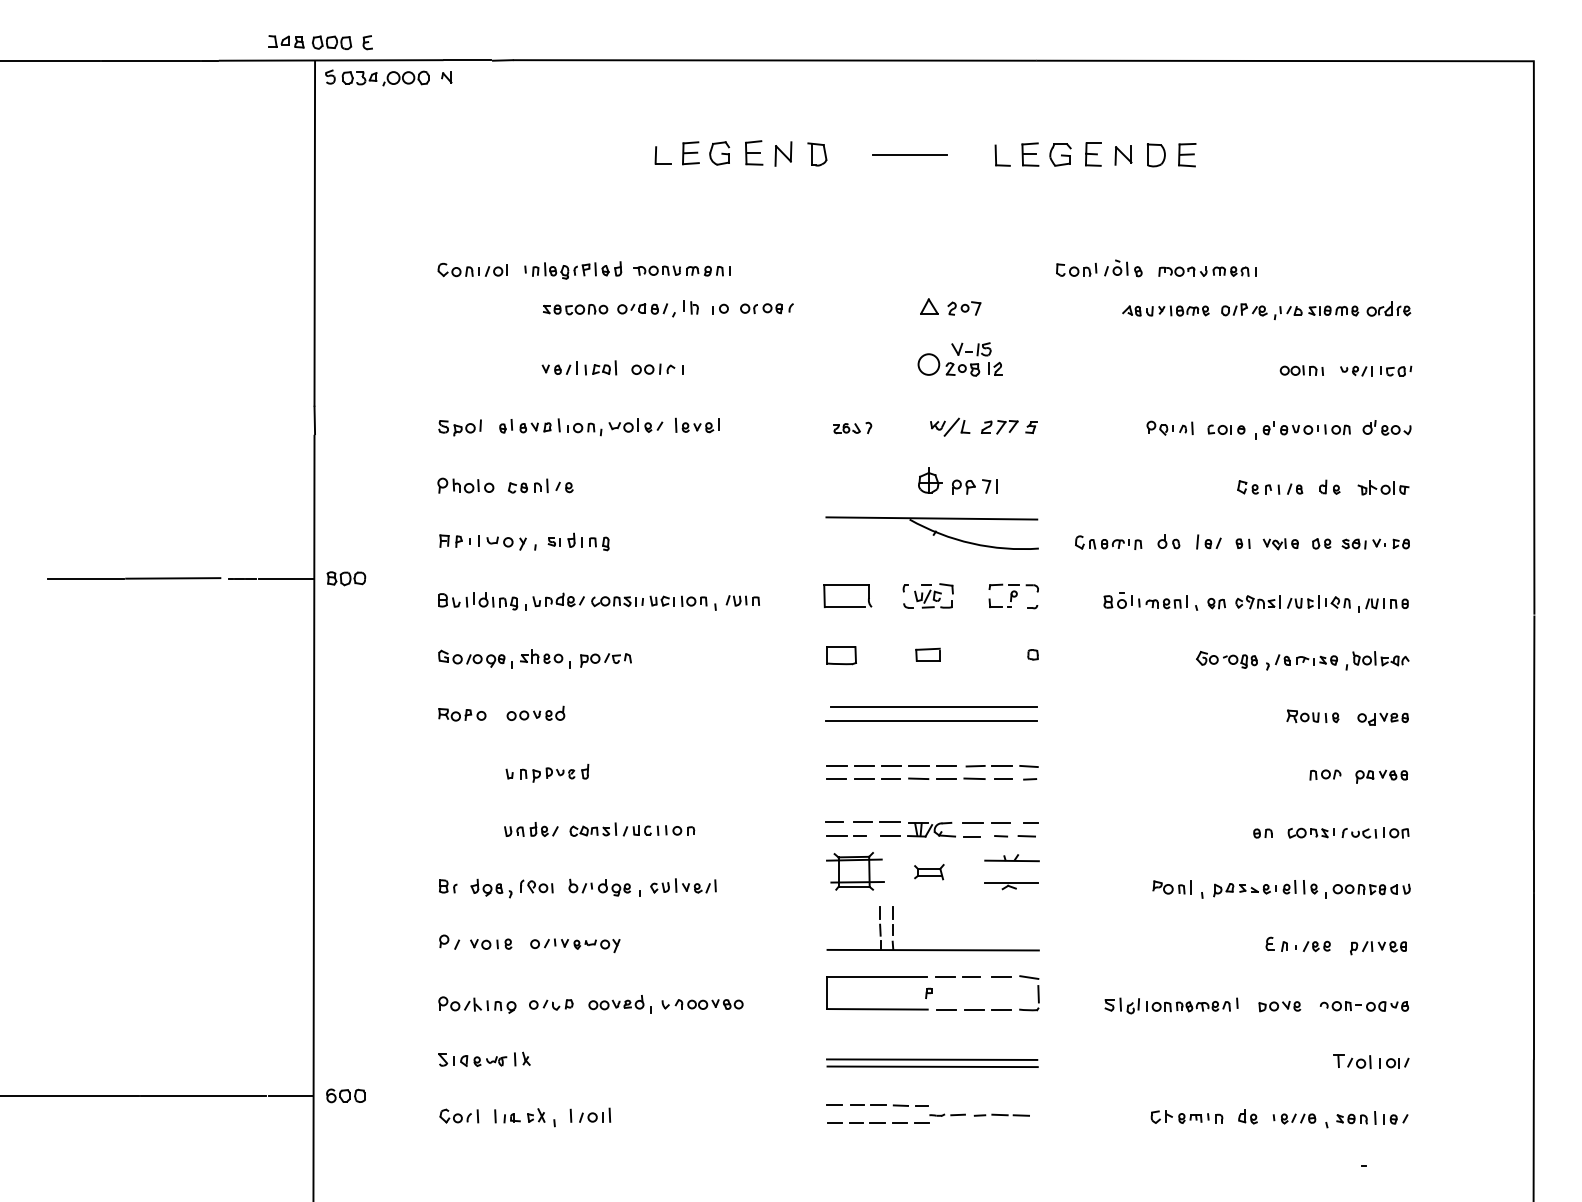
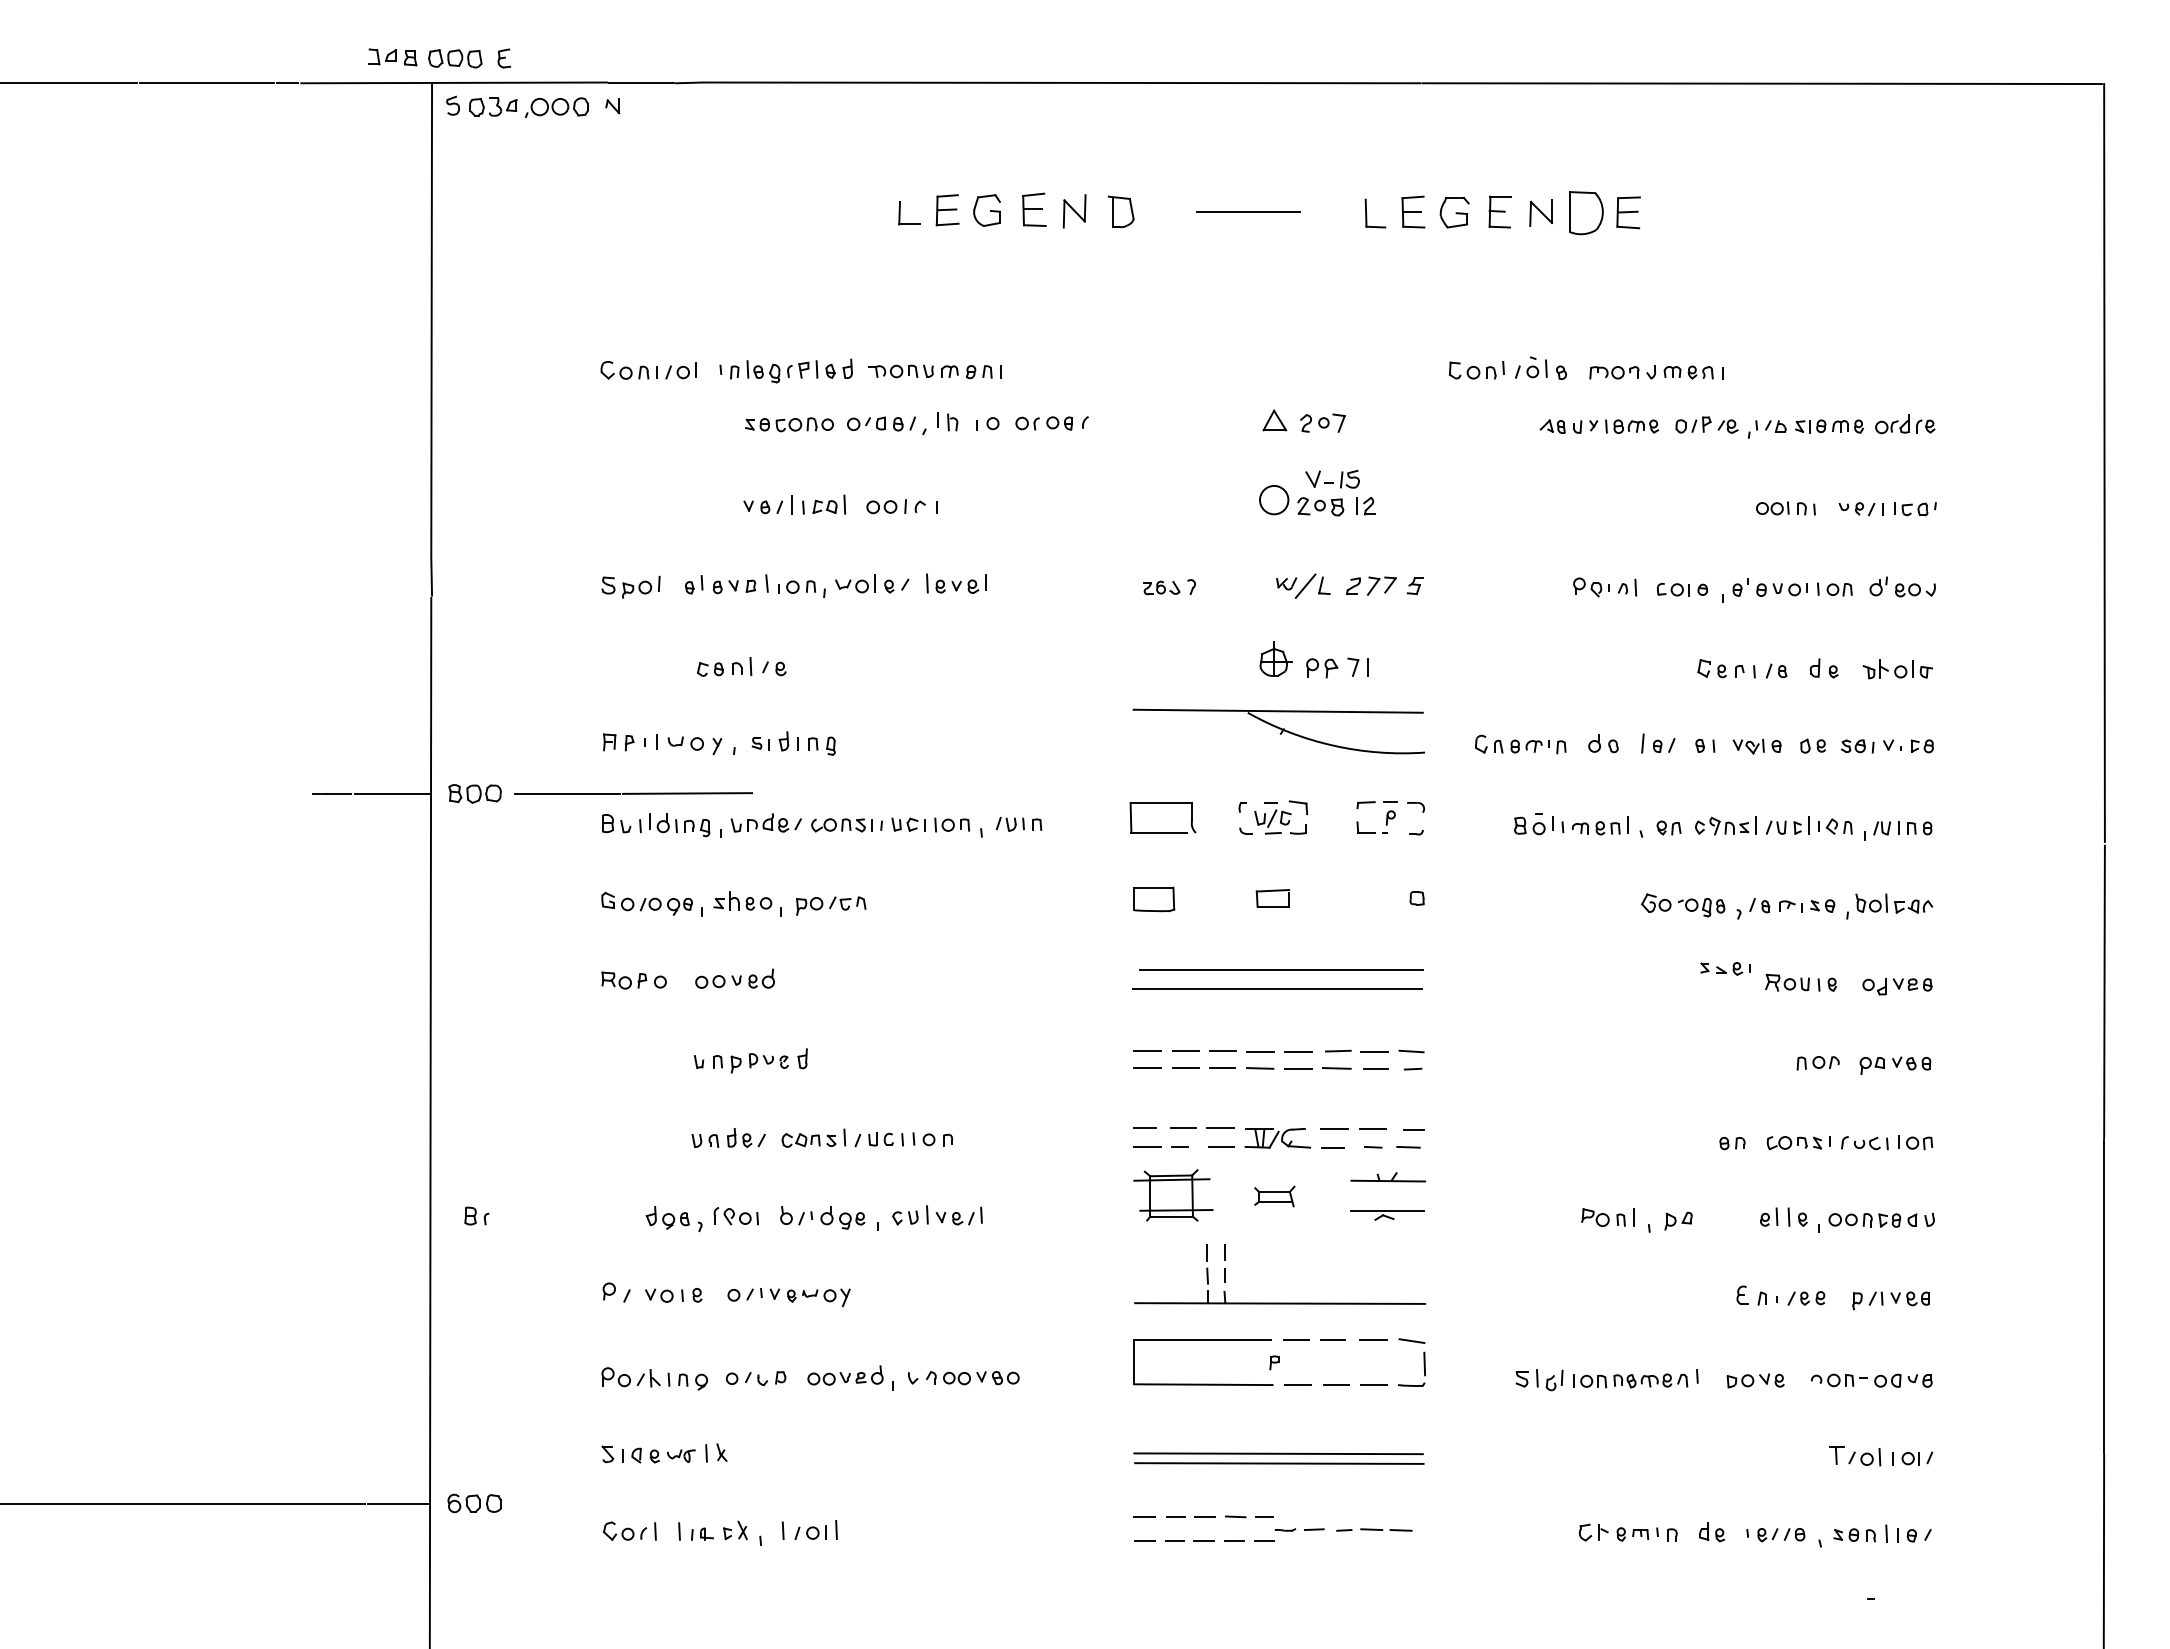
part: (1155, 155) -> (1585, 213), size x1.4
part: (465, 485) -> (638, 665), removed
line: (133, 578) -> (633, 793), moved
part: (448, 885) -> (476, 1215), moved
part: (1257, 888) -> (1725, 968), moved

